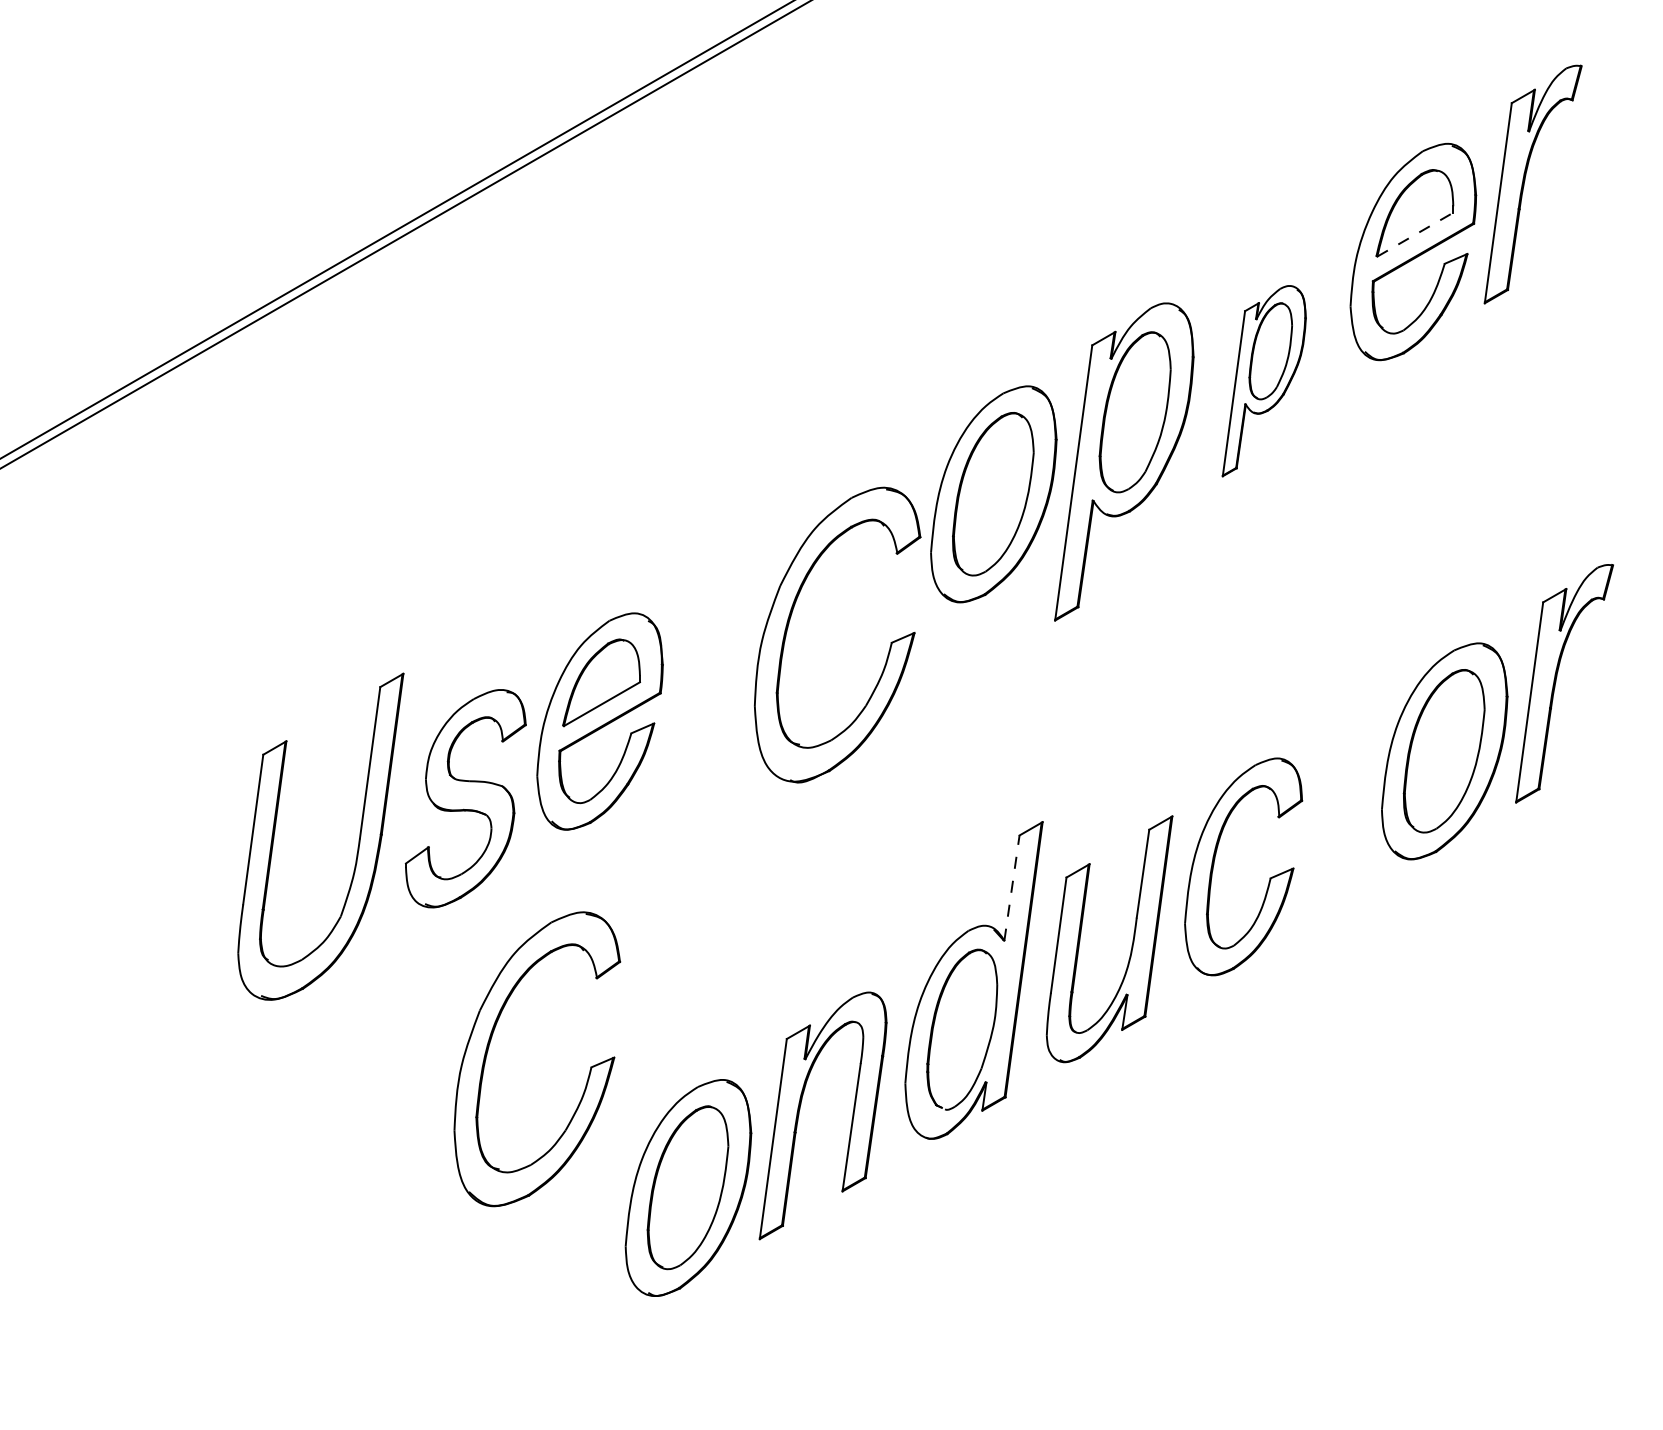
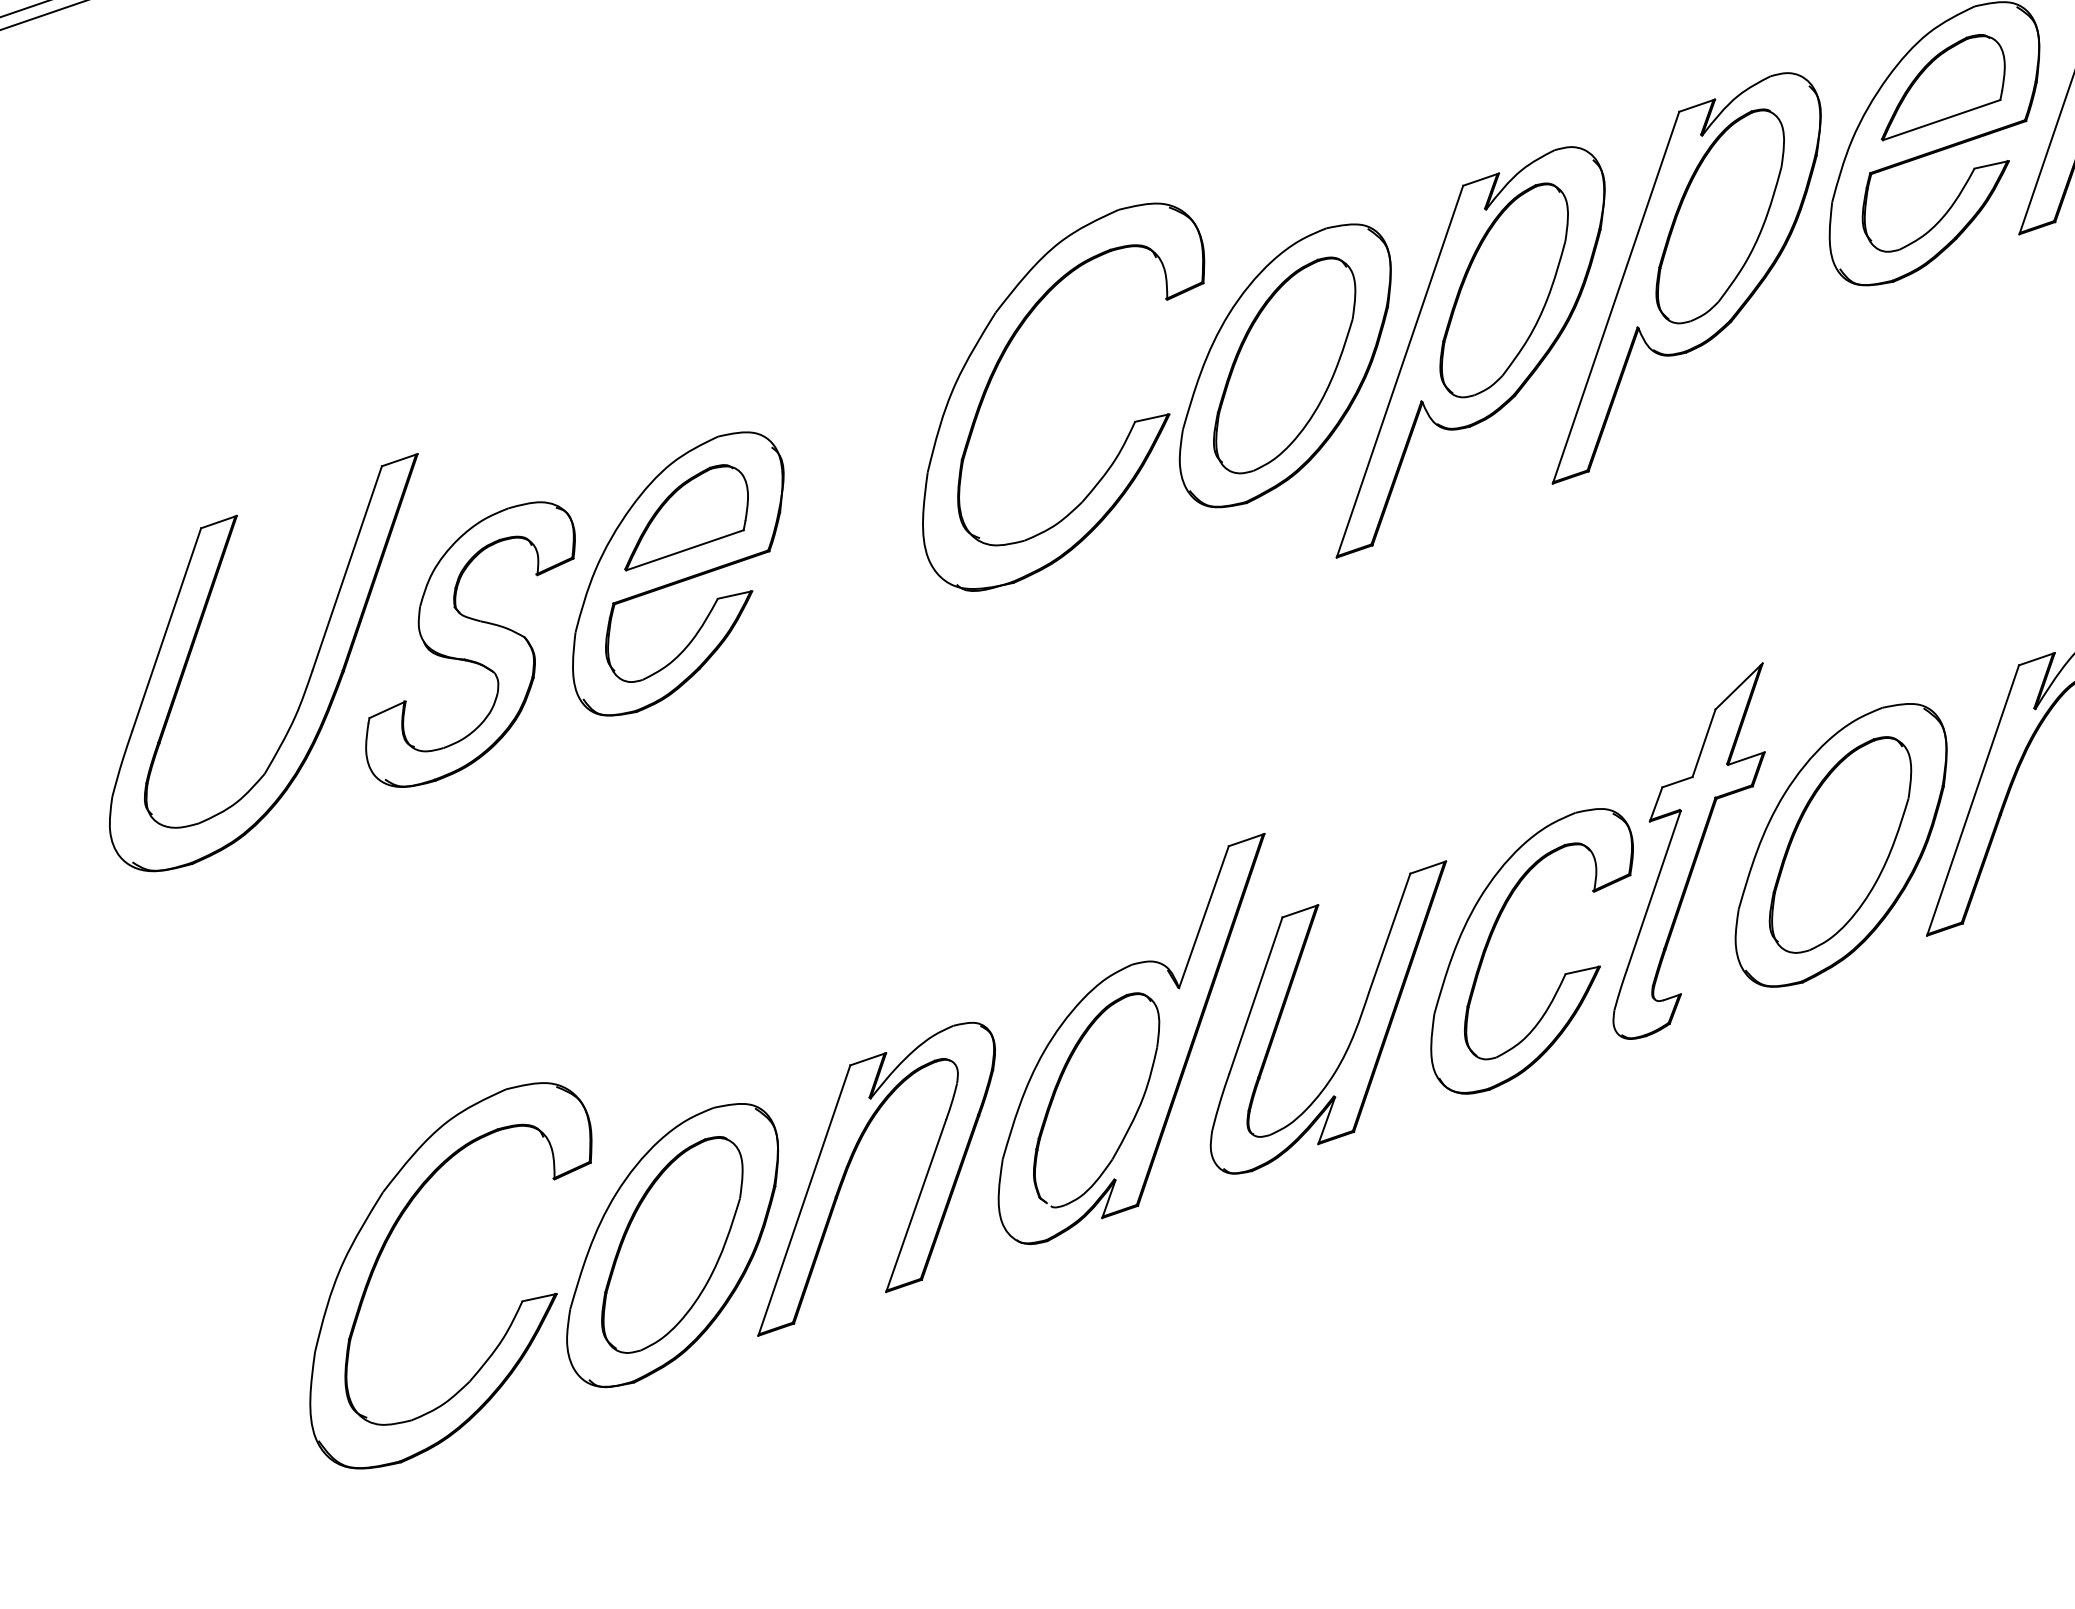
line: (1415, 234) -> (1941, 119), dashed -> solid
part: (1264, 380) -> (1692, 281), size x1.67
part: (789, 624) -> (998, 368), moved
part: (1343, 775) -> (1694, 851), added
line: (1012, 887) -> (1204, 916), dashed -> solid
part: (489, 1047) -> (386, 1246), moved

